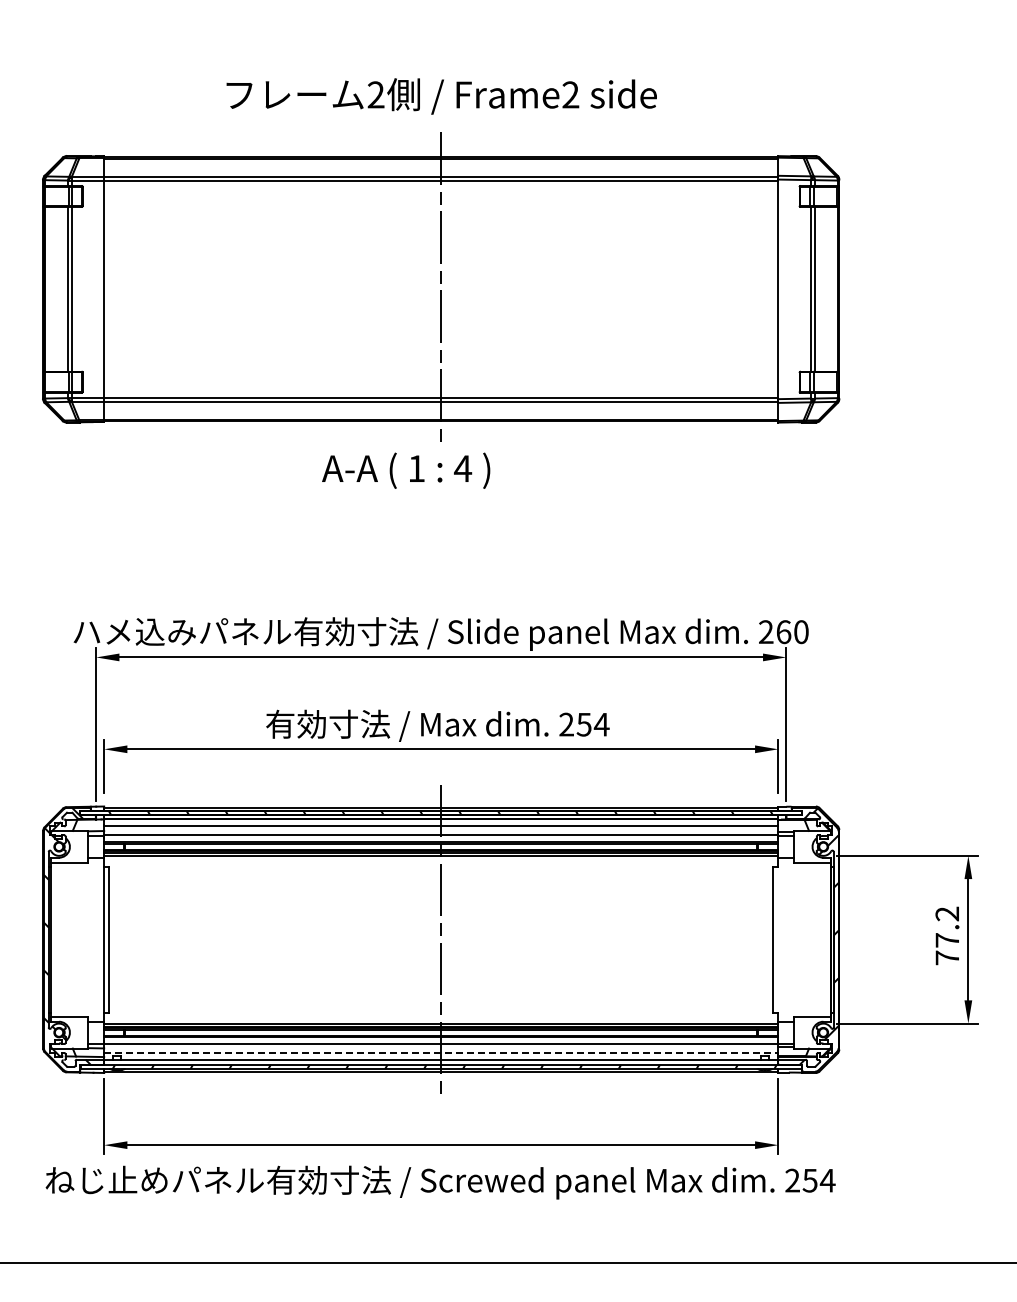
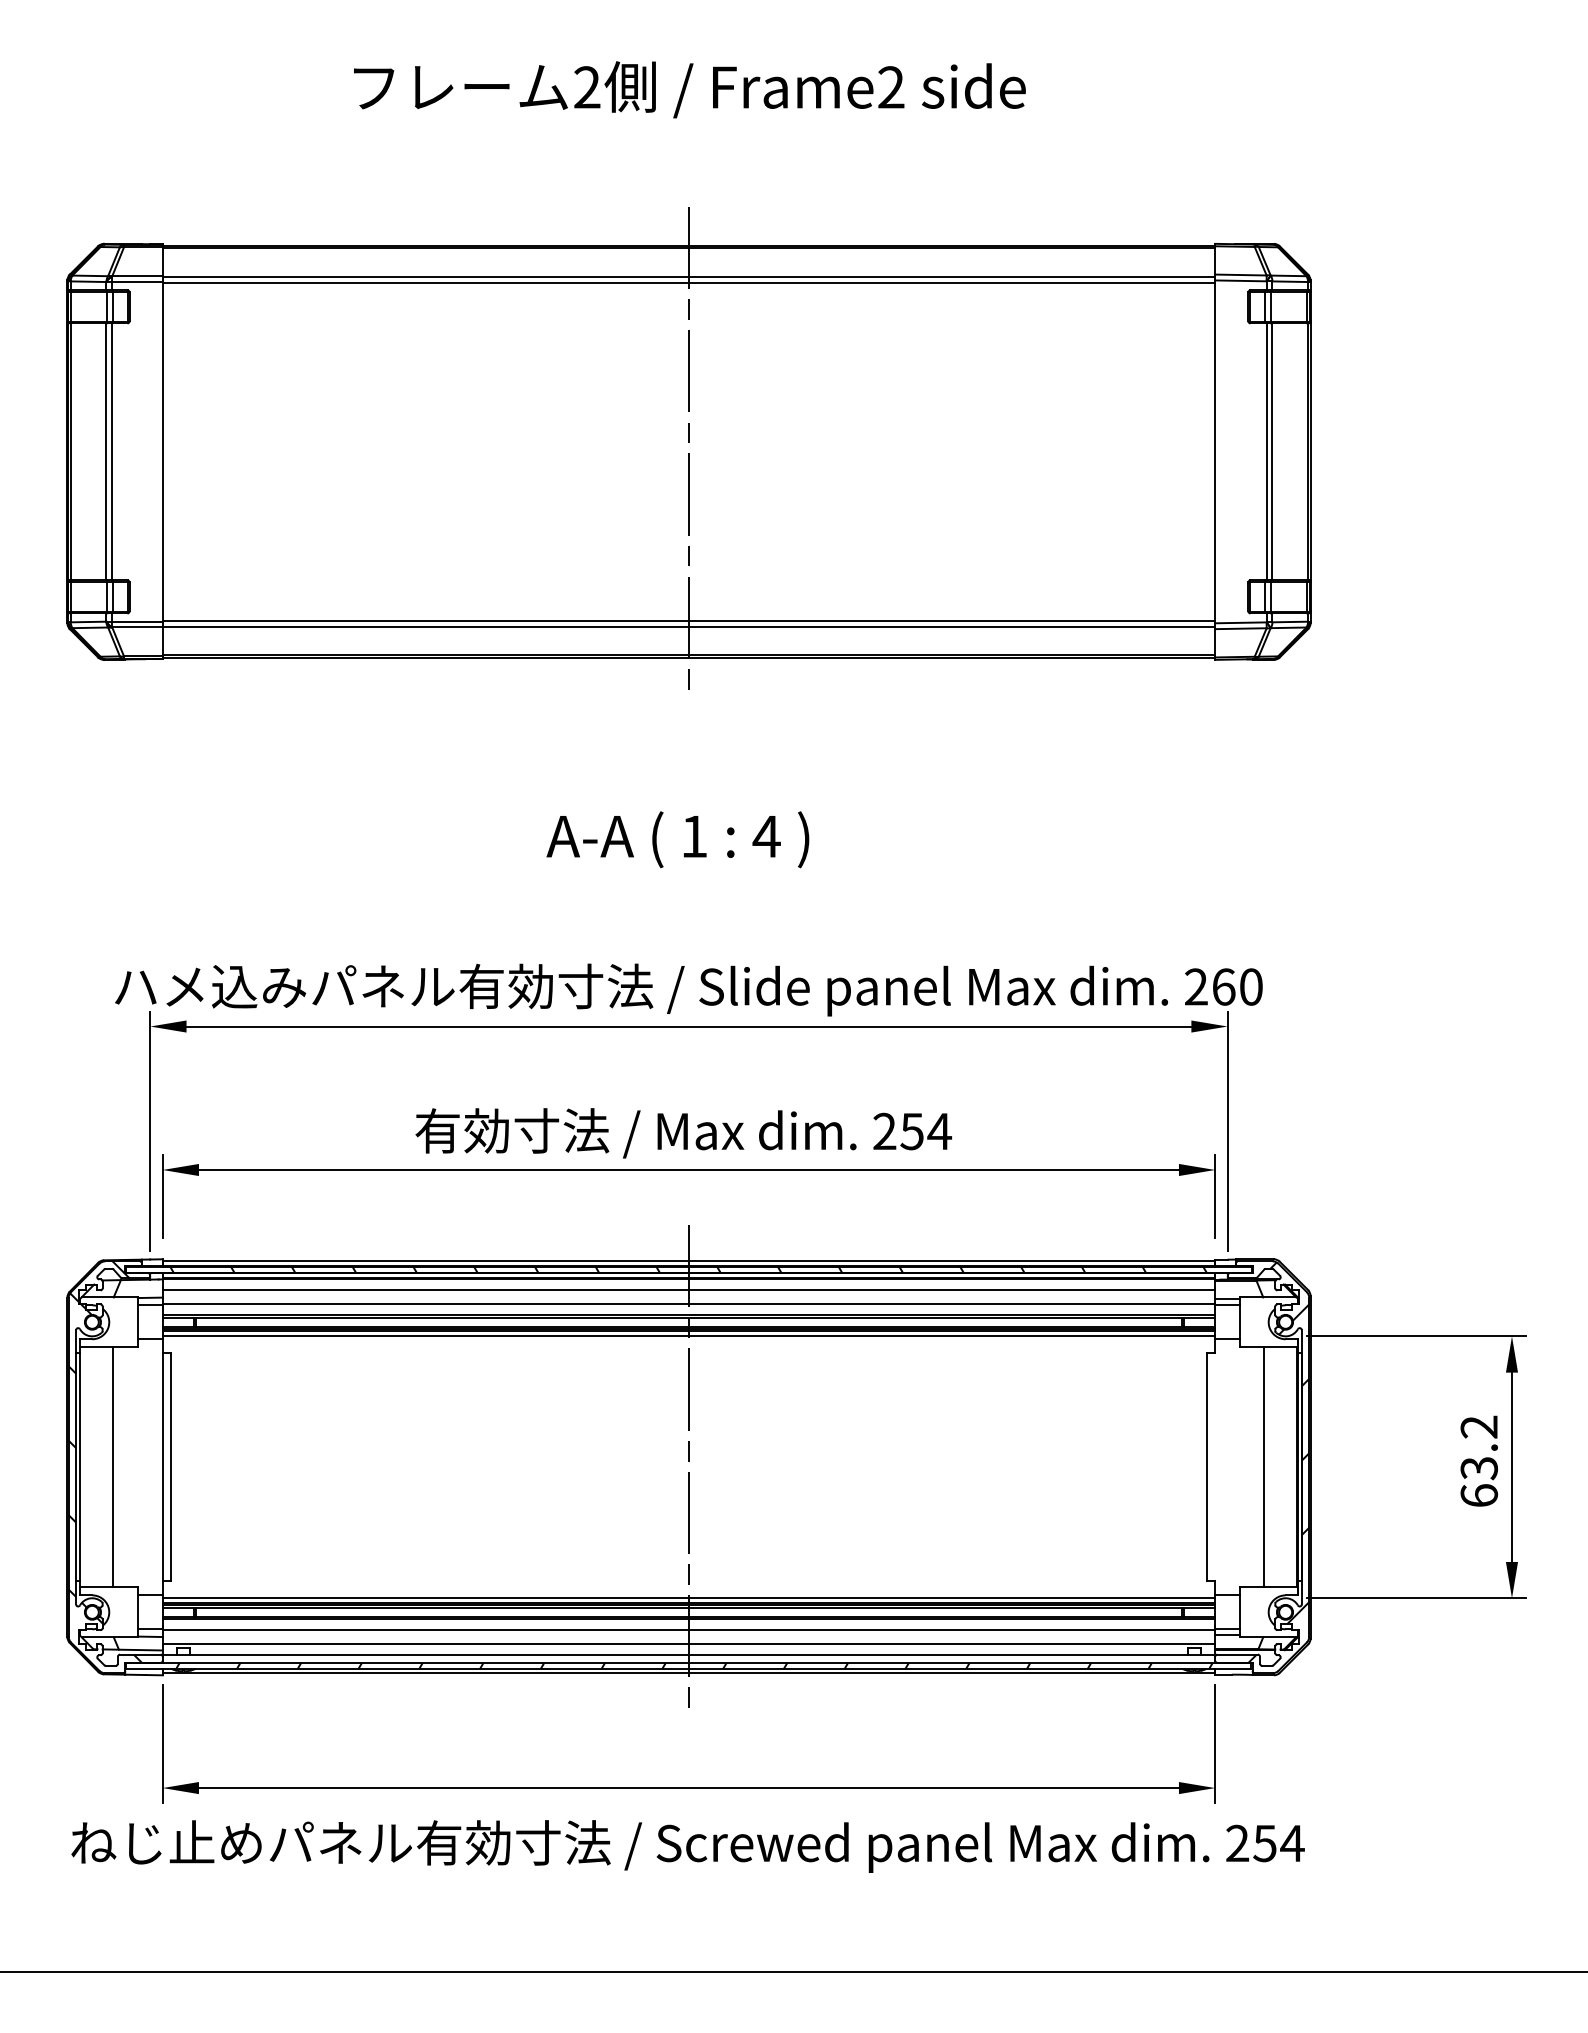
text: (441, 96) -> (689, 89), moved
text: (406, 470) -> (678, 839), moved
line: (72, 939) -> (113, 1466), added
line: (809, 939) -> (1263, 1466), added
text: (947, 949) -> (1479, 1482), 77.2 -> 63.2
line: (441, 1053) -> (689, 1644), dashed -> solid

